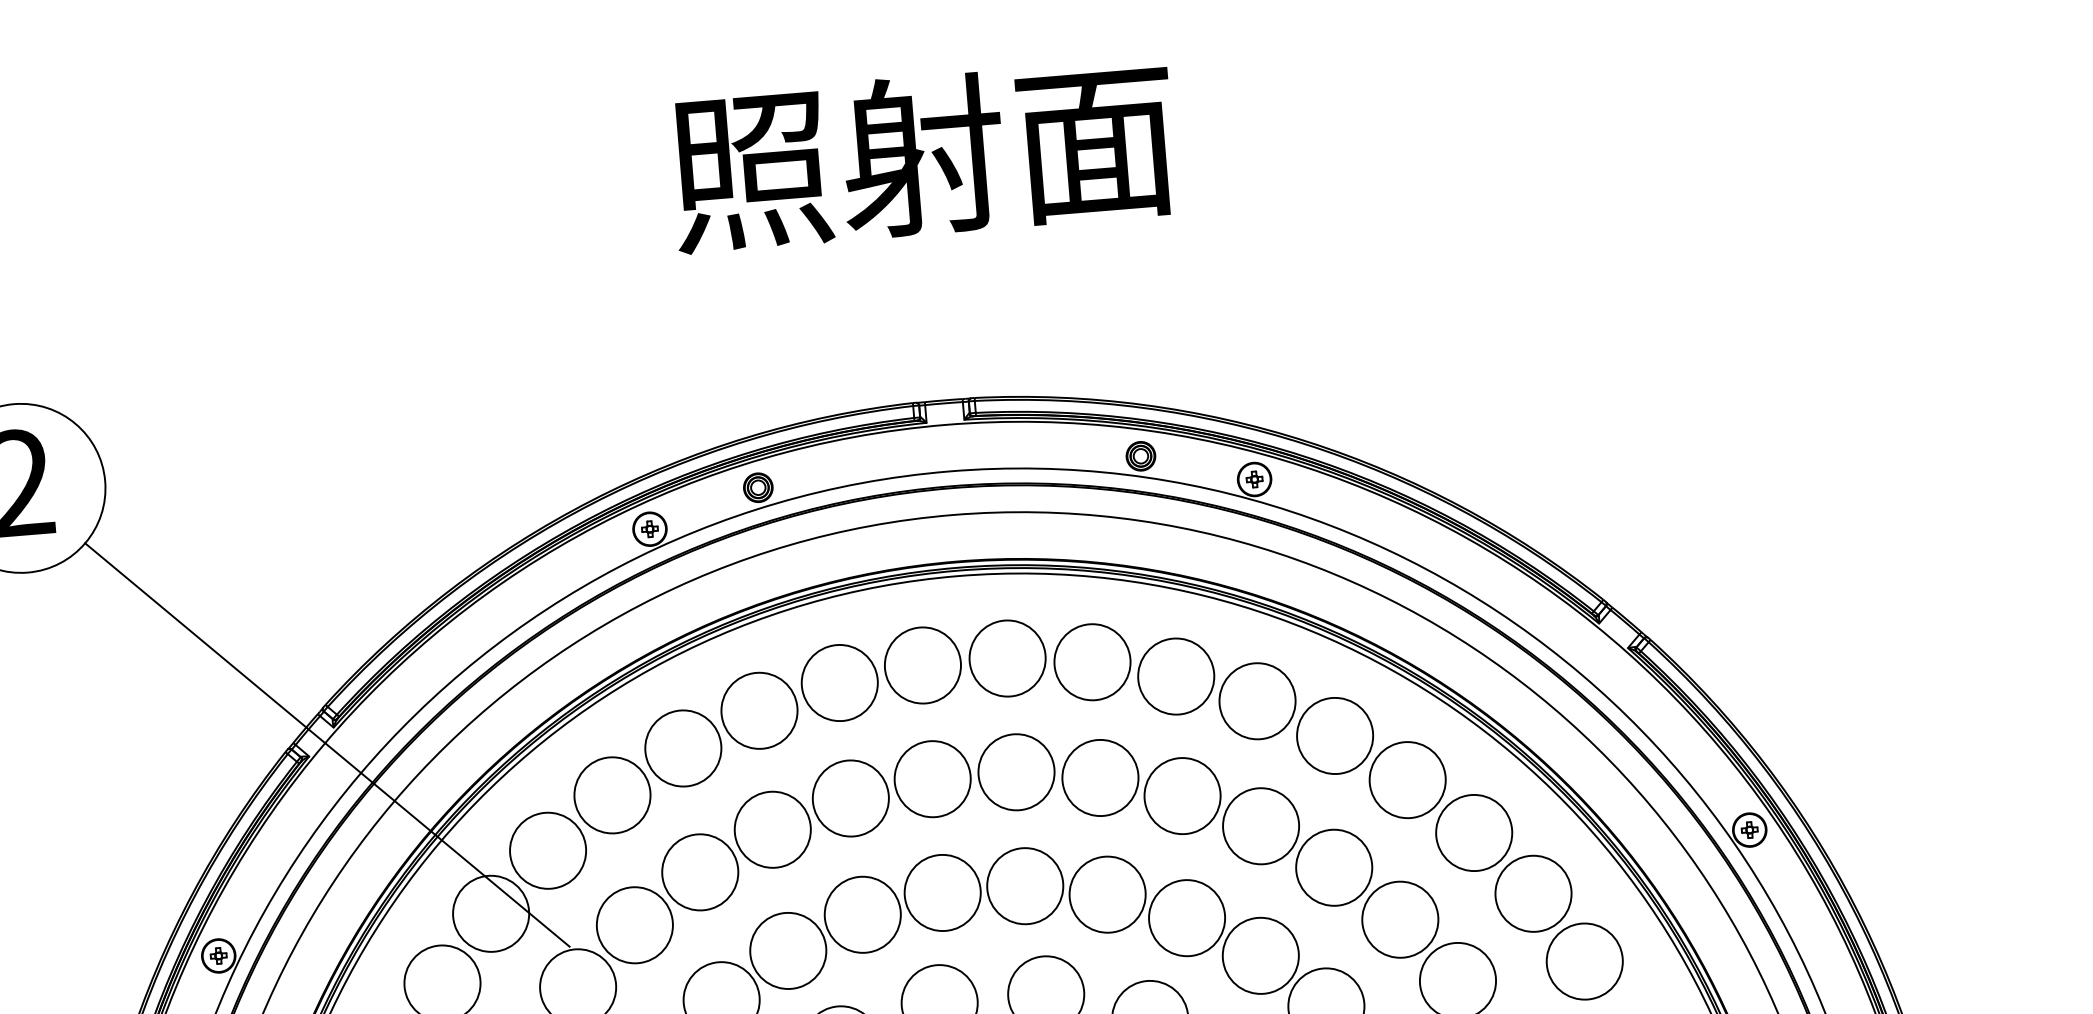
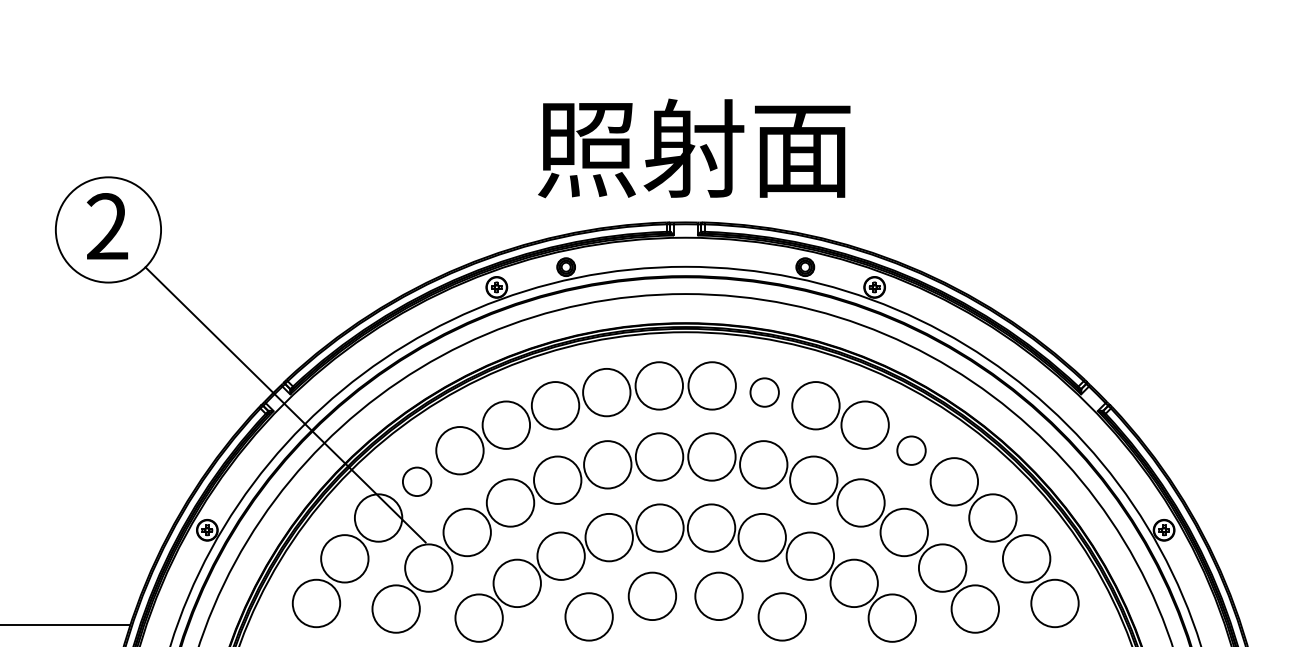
text: (923, 155) -> (694, 148), moved
circle: (1092, 662) -> (764, 392), size x0.6
circle: (1335, 735) -> (911, 450), size x0.6
circle: (546, 850) -> (416, 481), size x0.6

